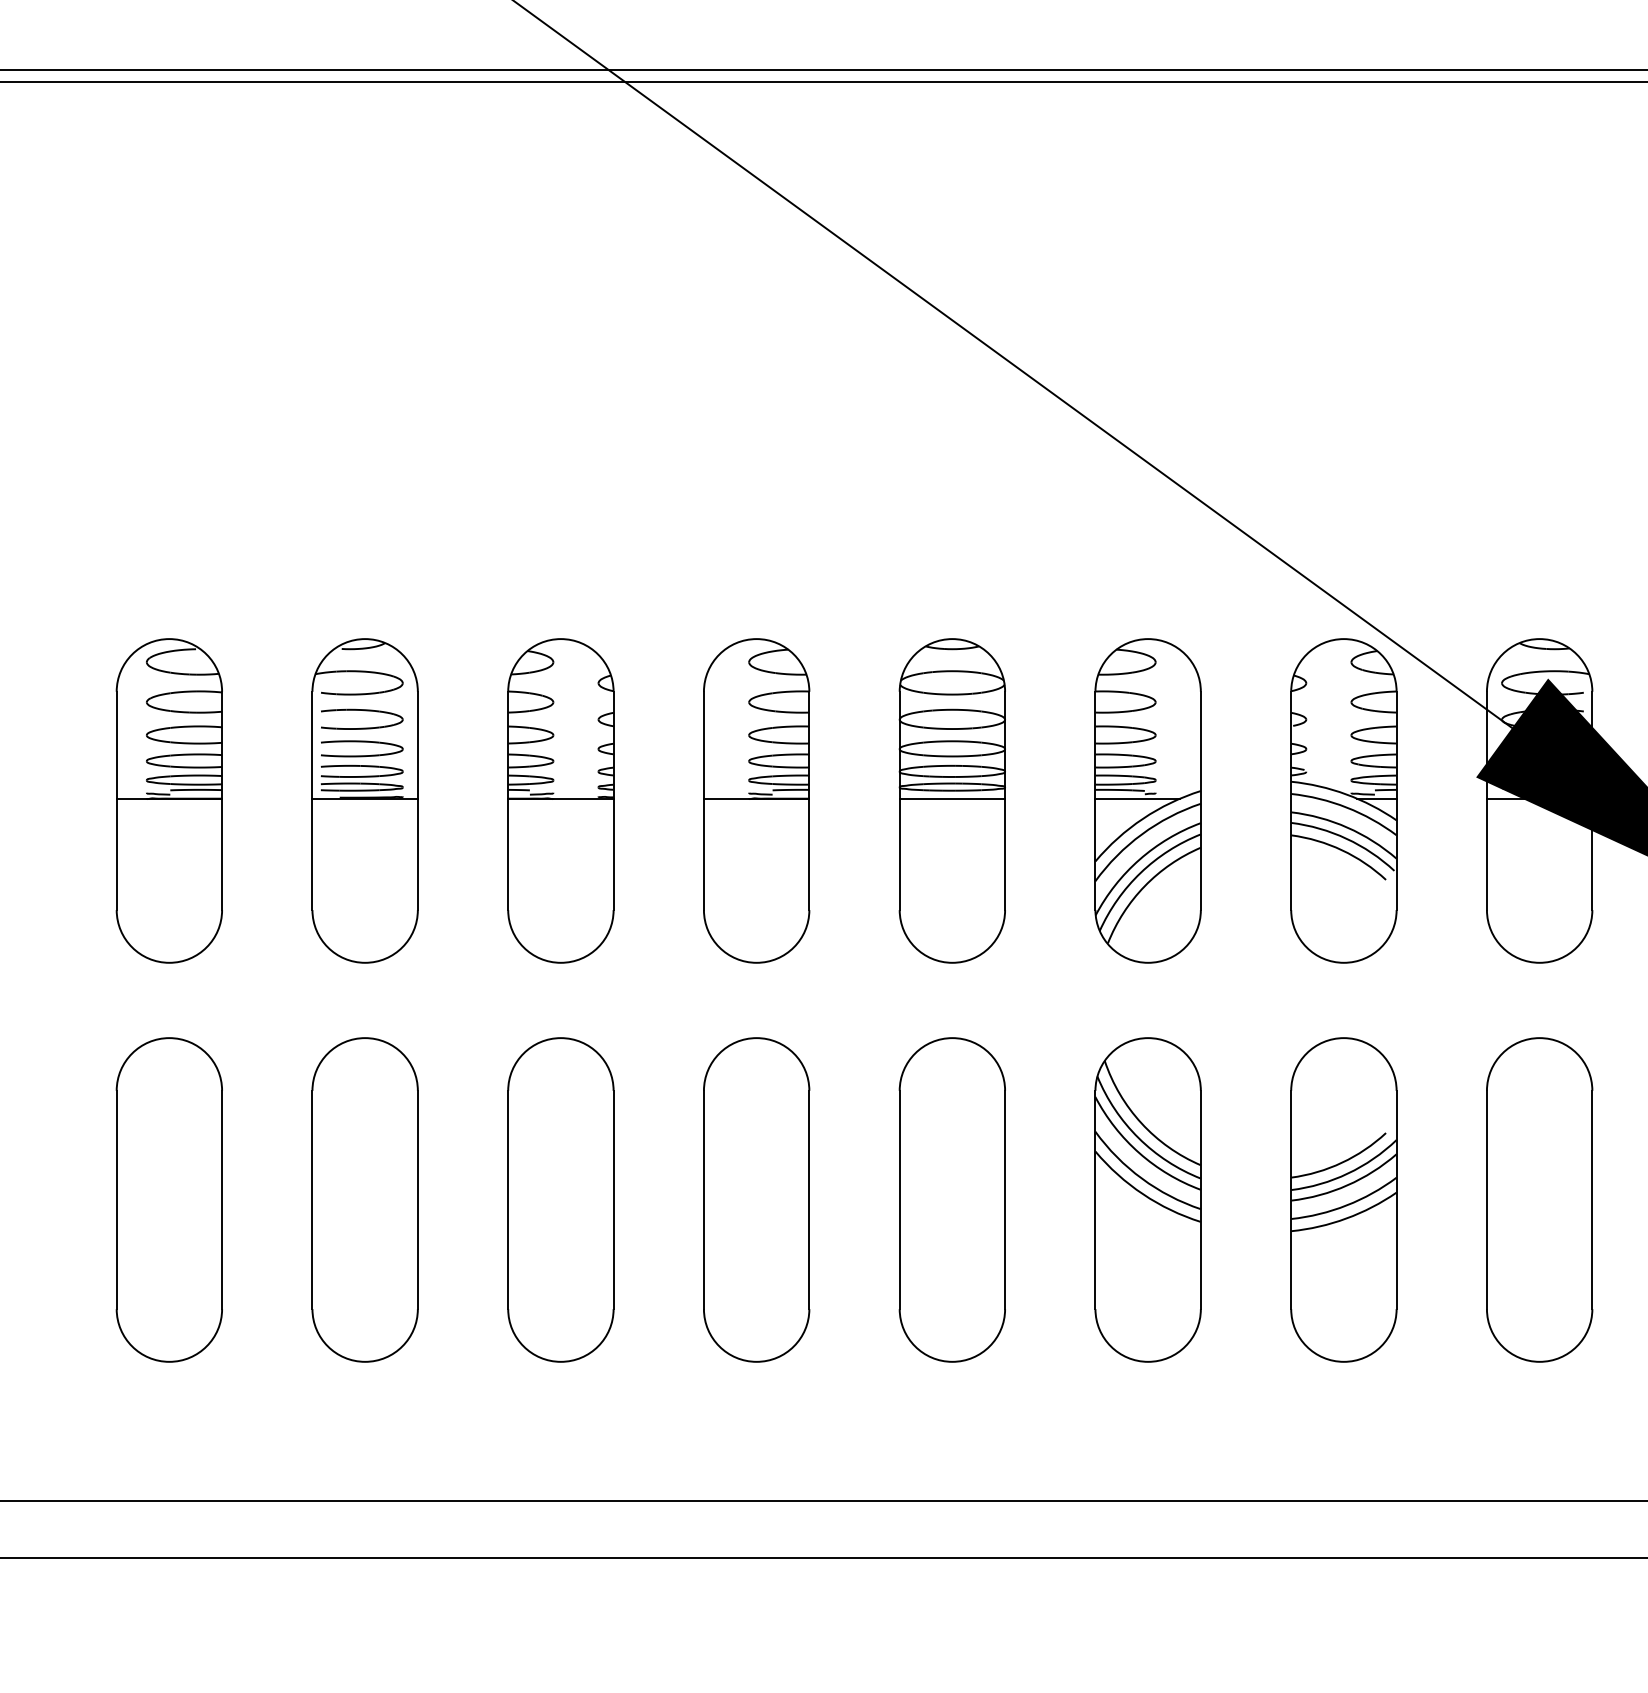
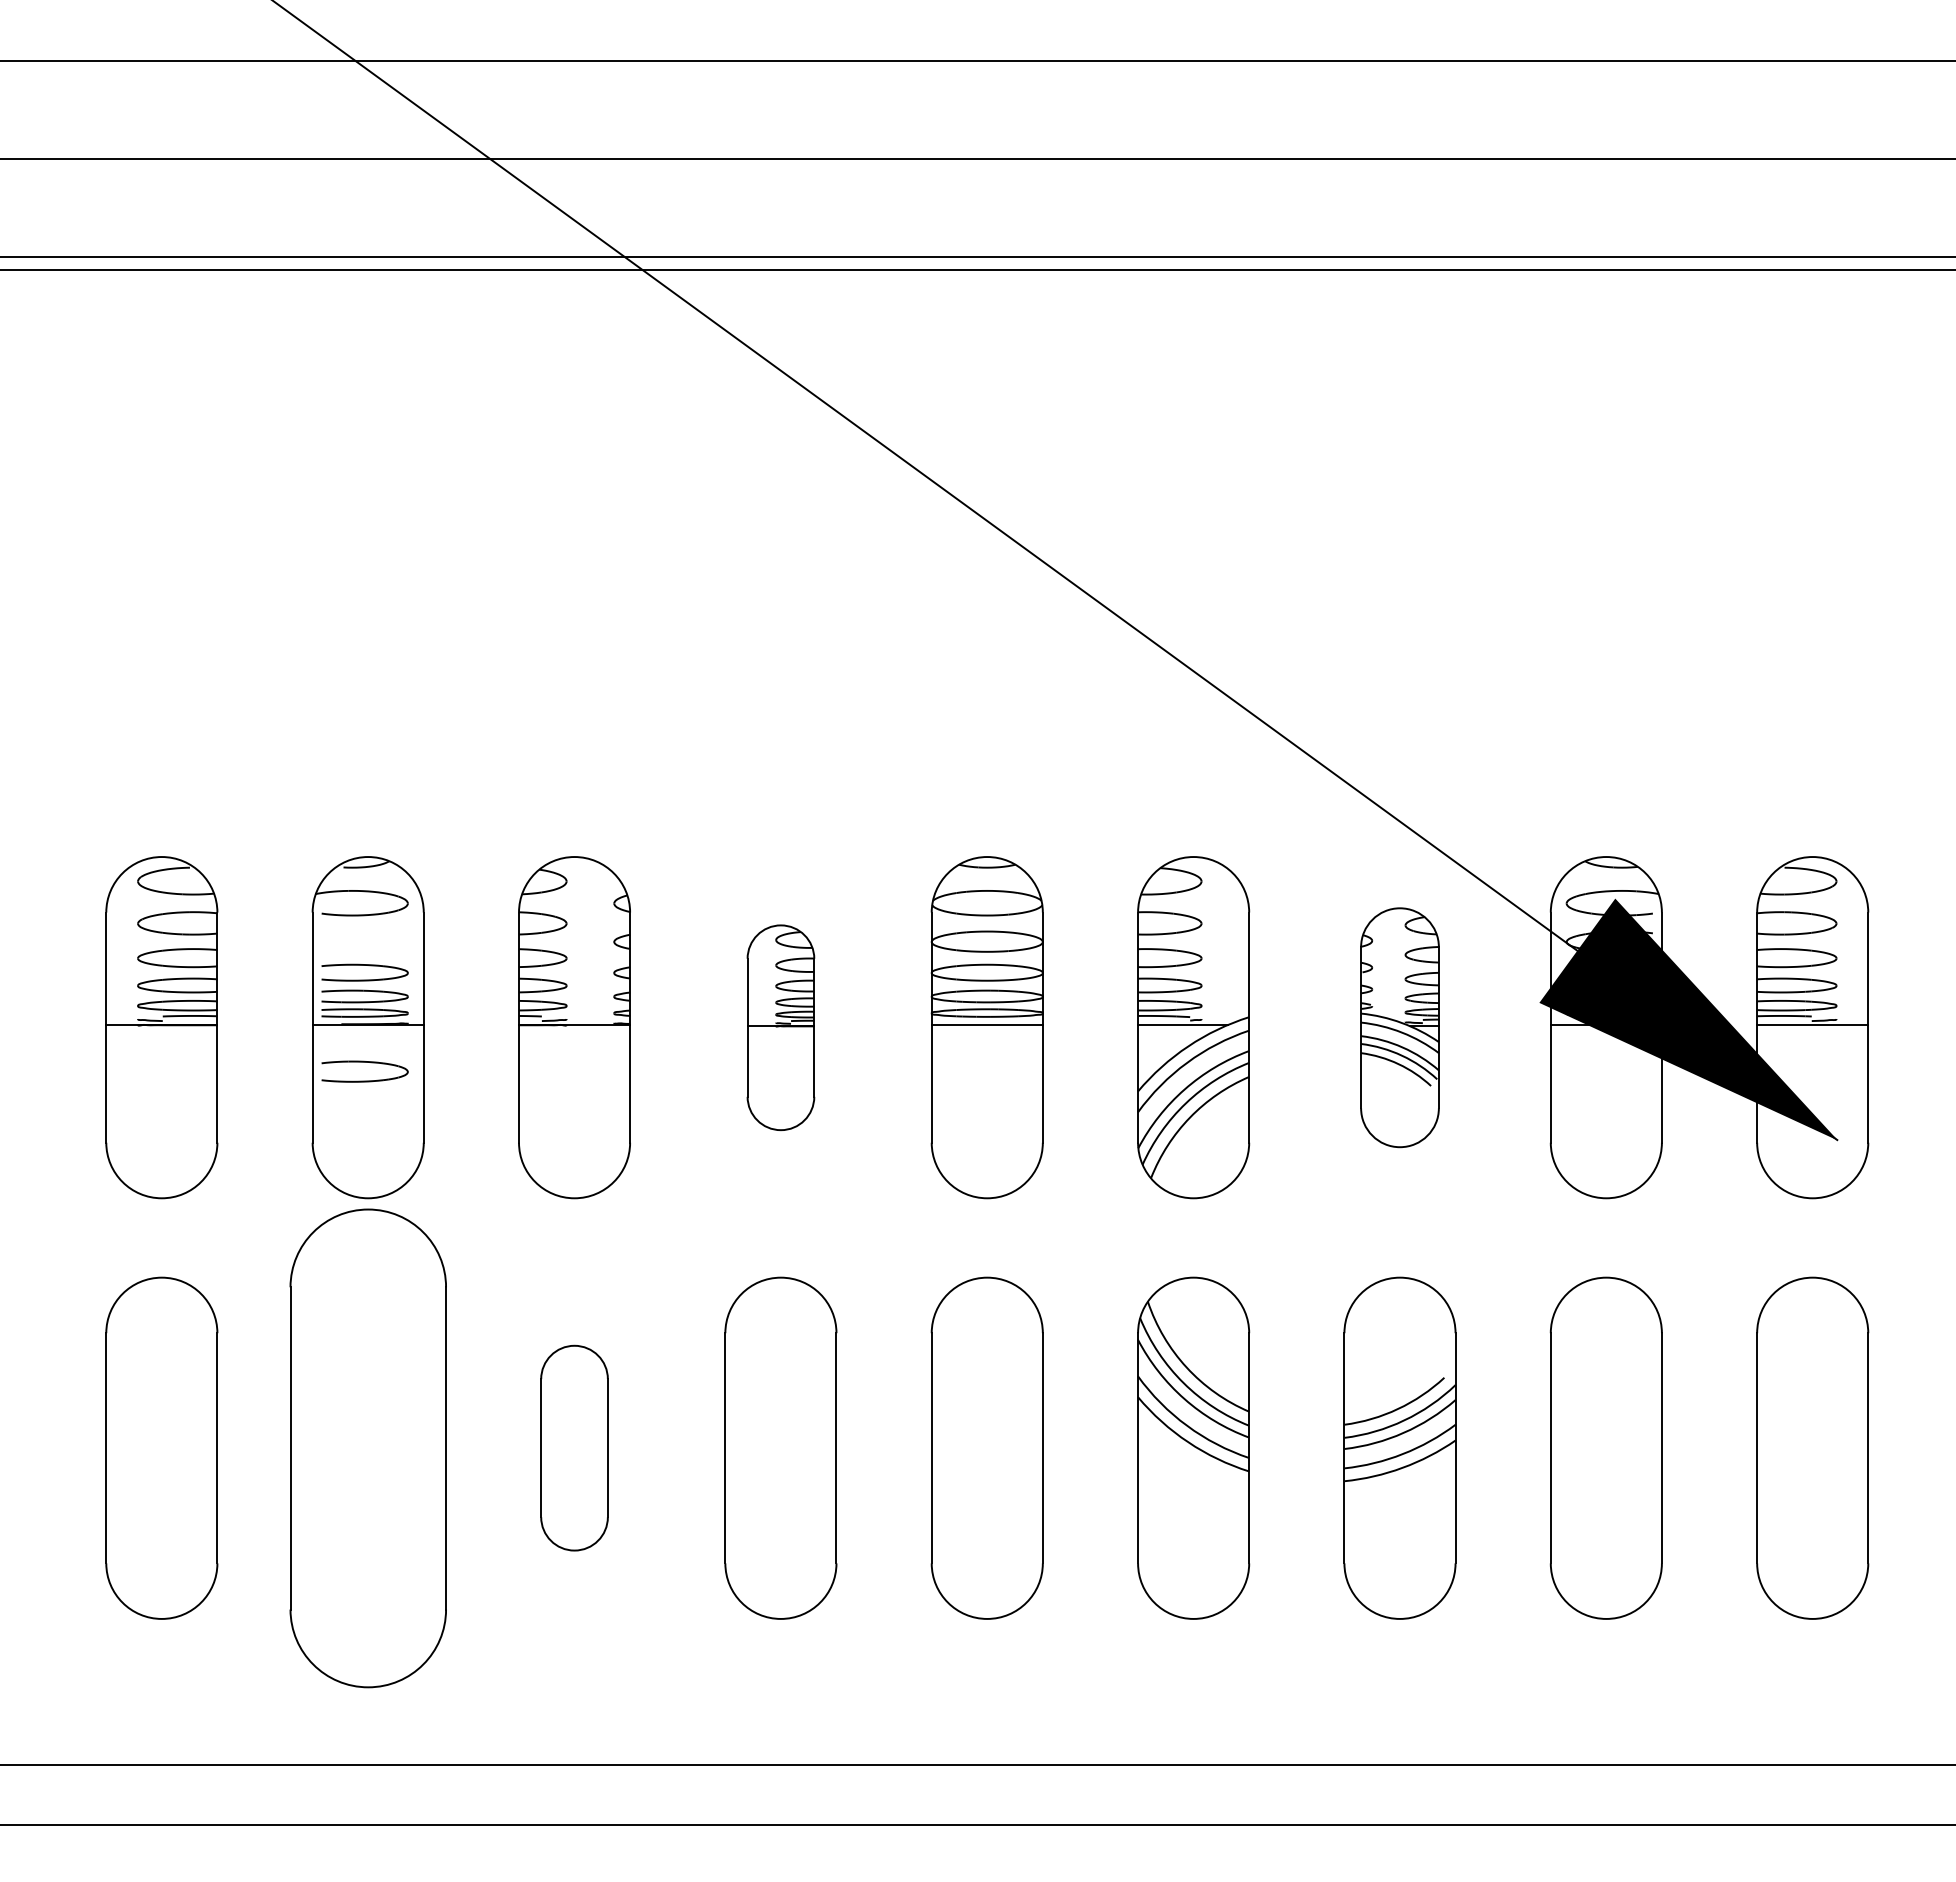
part: (361, 710) -> (364, 1062), moved
part: (756, 800) -> (780, 1027), size x0.6
part: (1343, 800) -> (1399, 1027), size x0.7
part: (364, 1199) -> (367, 1447), size x1.4
part: (560, 1199) -> (574, 1447), size x0.6

